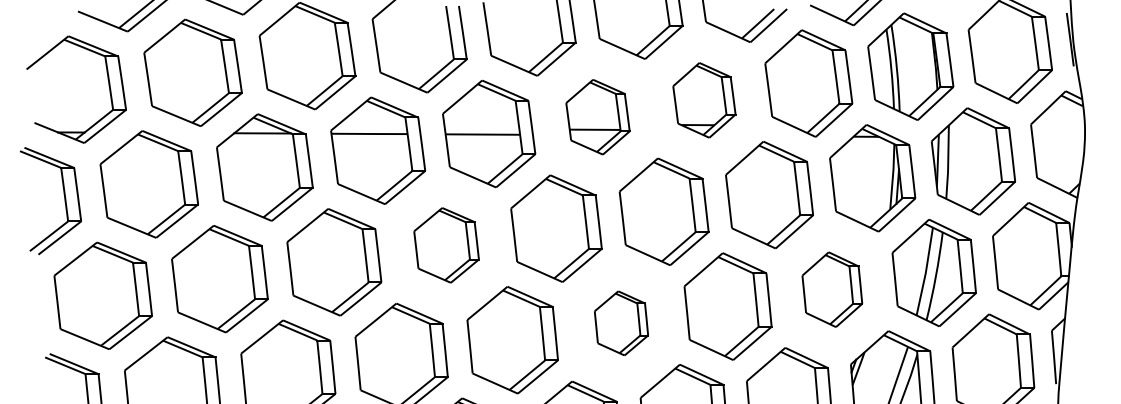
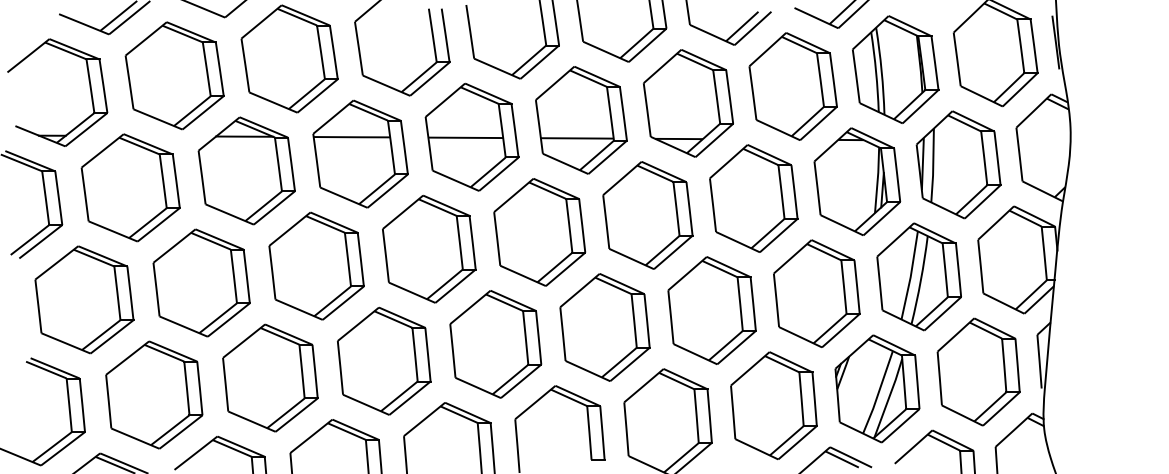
part: (703, 100) -> (687, 103), size x1.43
part: (598, 117) -> (581, 120), size x1.43
part: (446, 244) -> (429, 248), size x1.43
part: (832, 289) -> (816, 293), size x1.43
part: (620, 323) -> (604, 327), size x1.67

